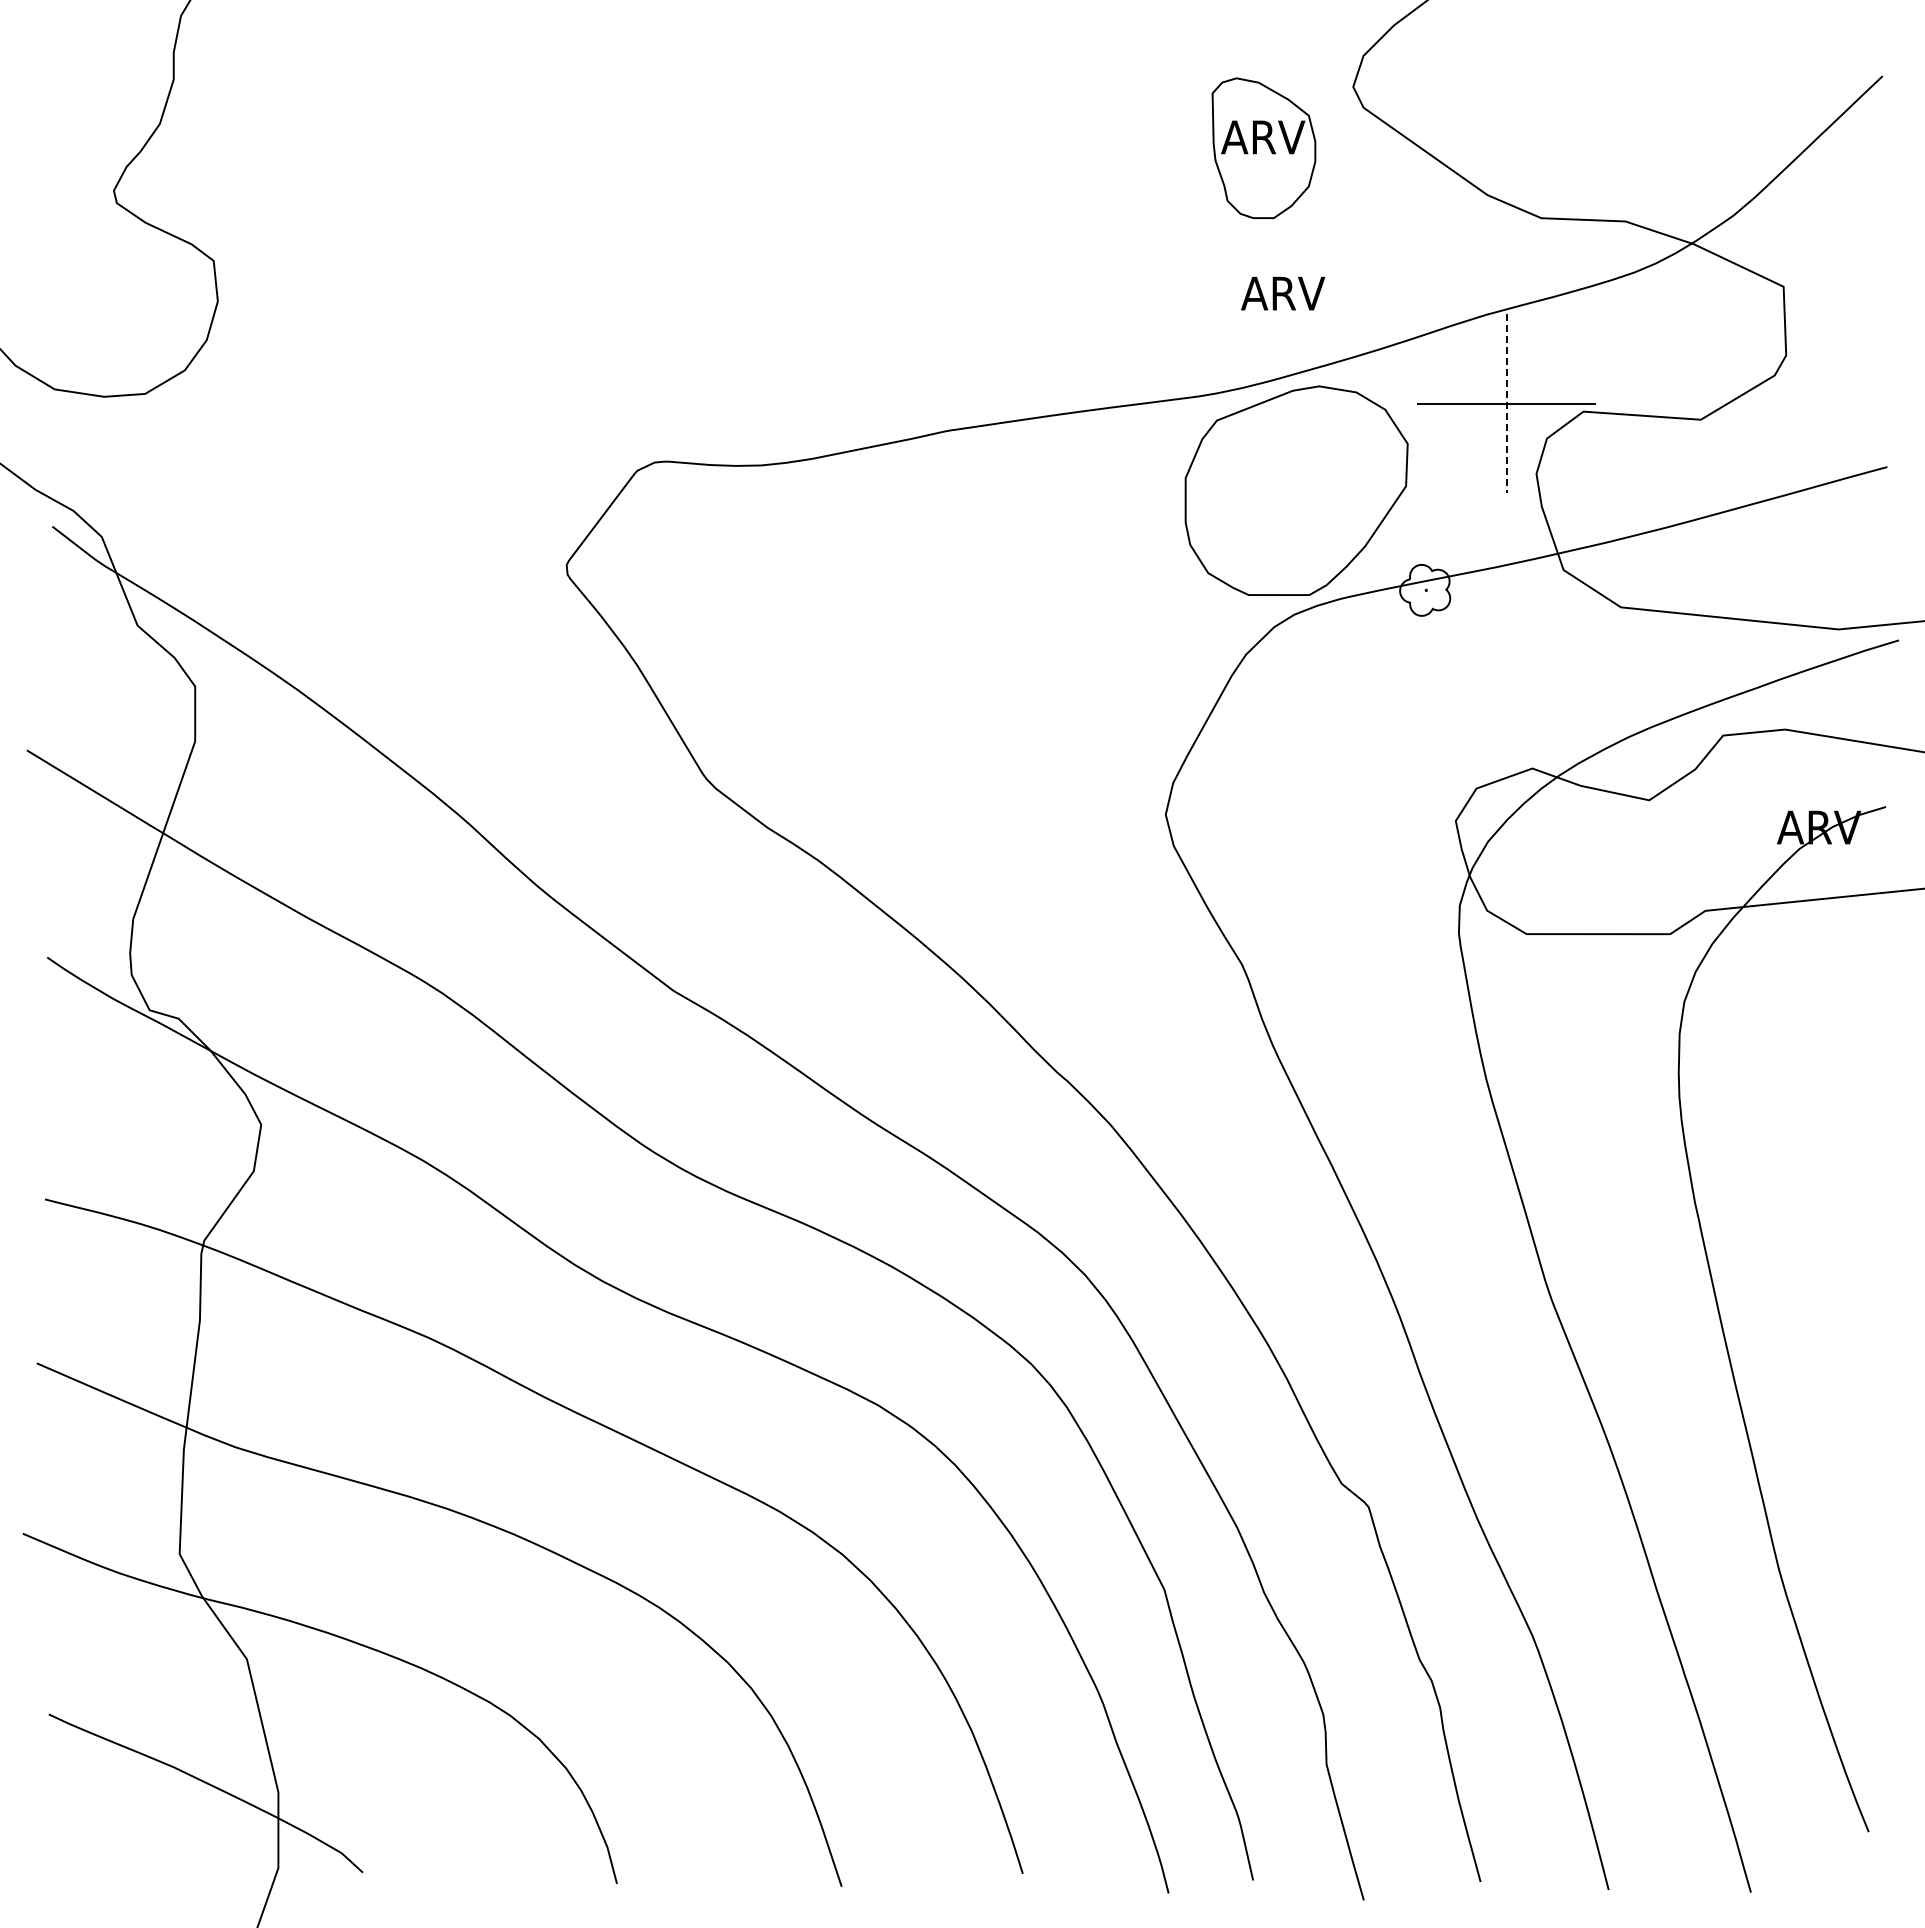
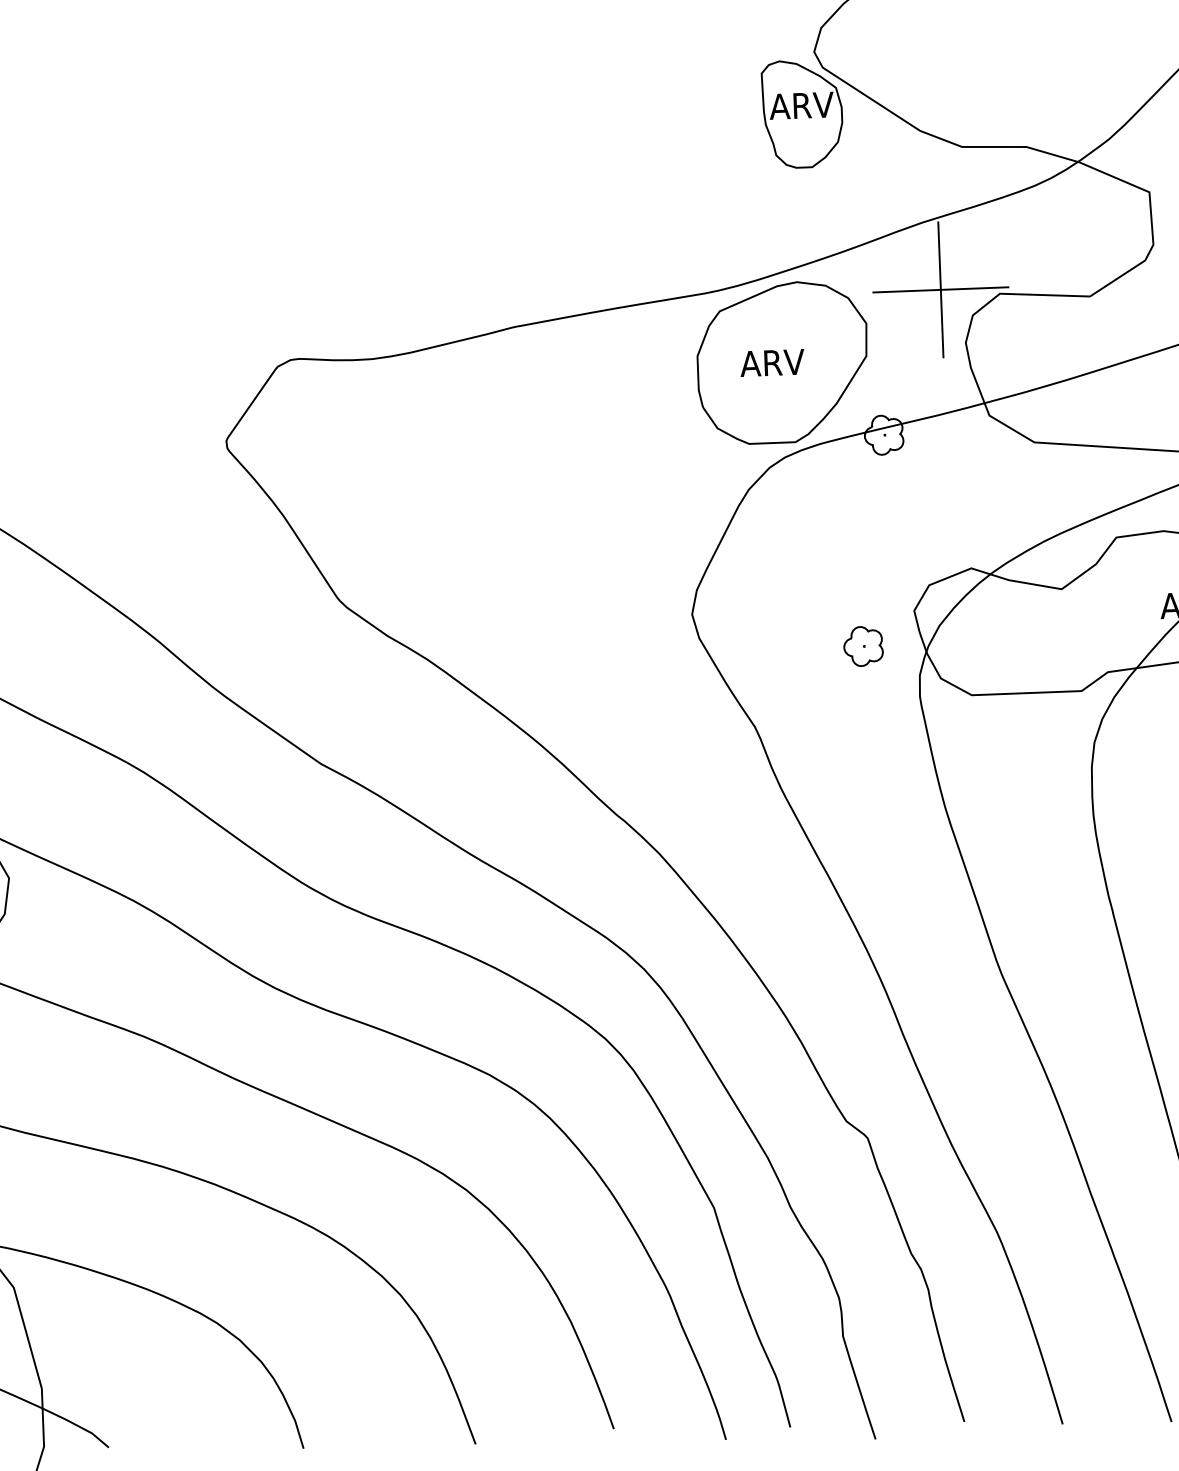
part: (1263, 147) -> (802, 113), moved
text: (1283, 293) -> (772, 362), moved
line: (1506, 404) -> (940, 290), dashed -> solid
part: (1387, 864) -> (863, 646), added

